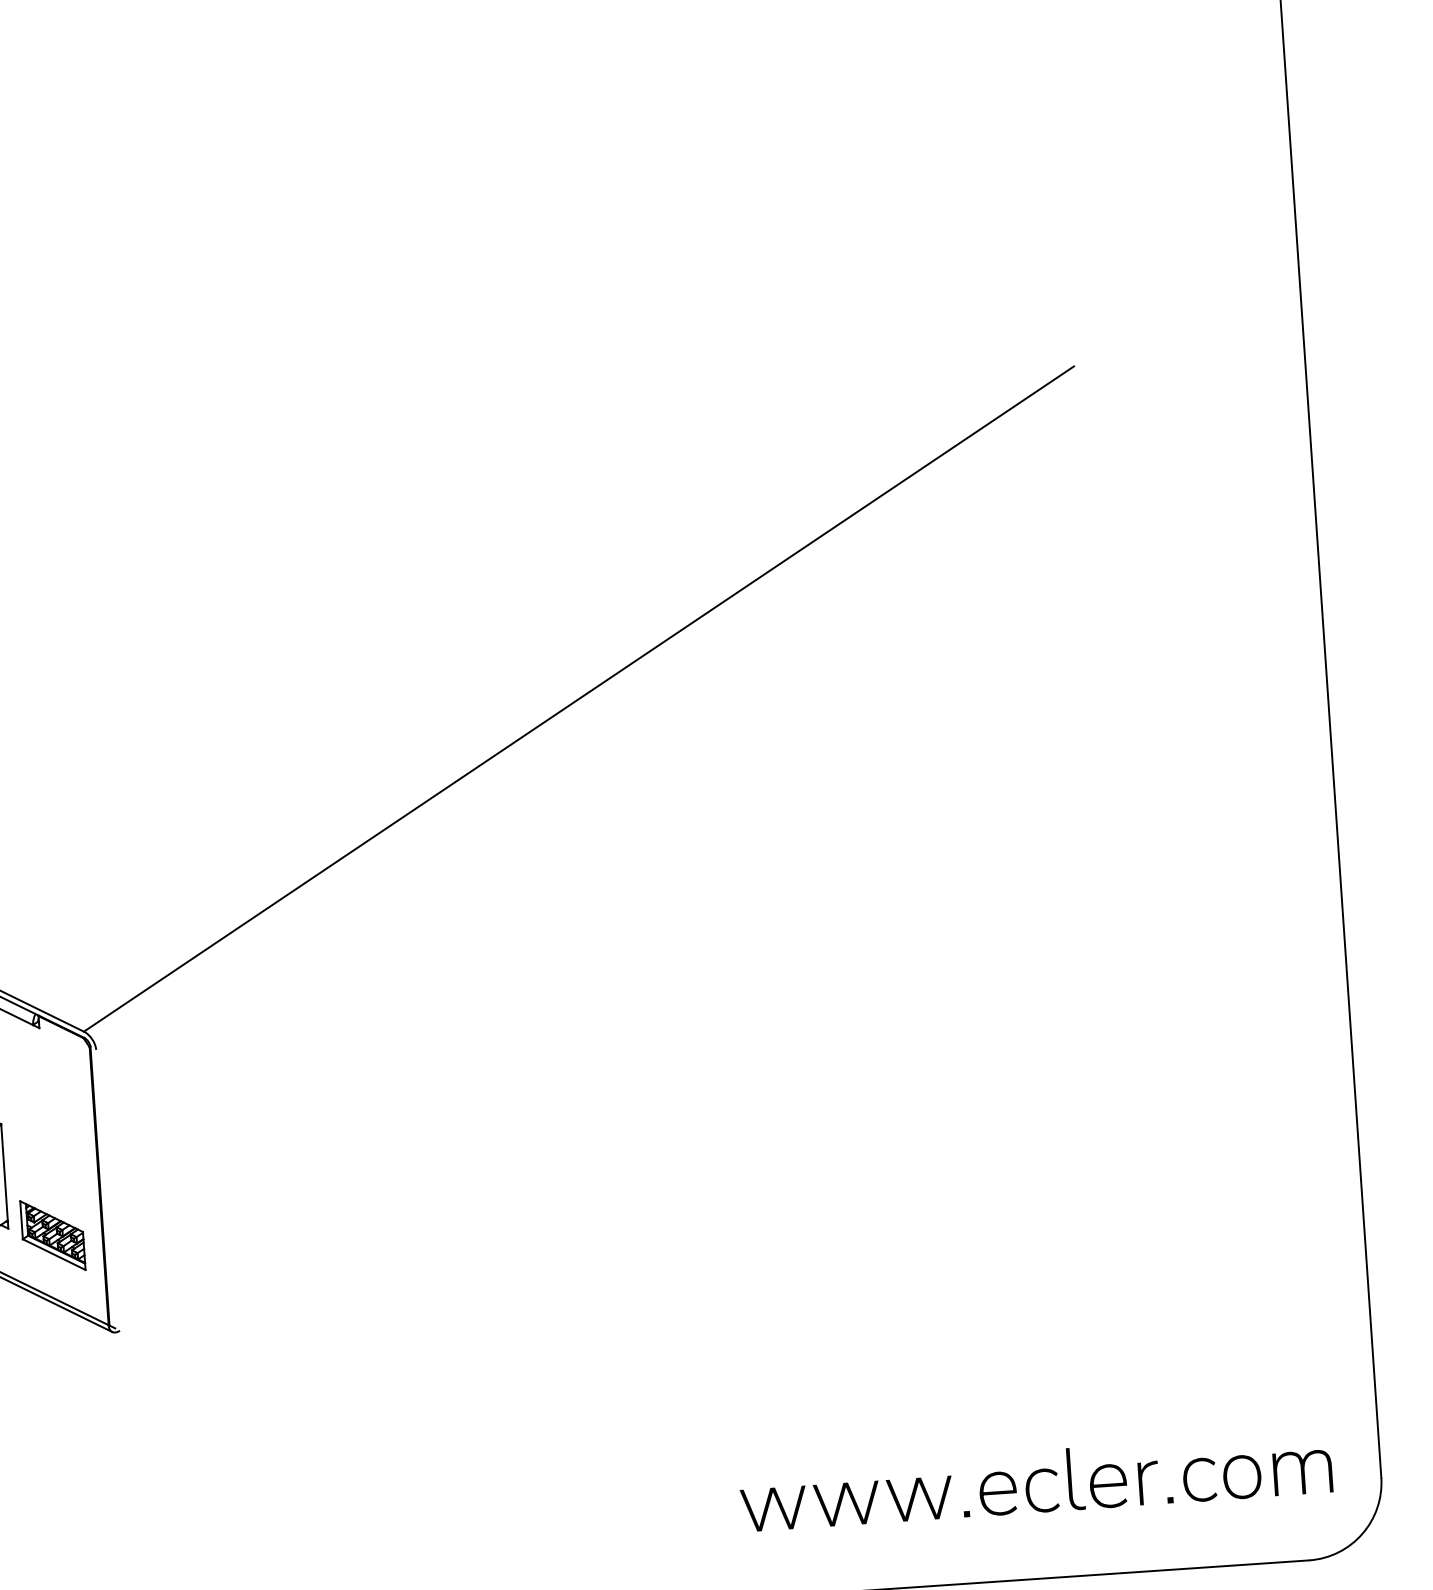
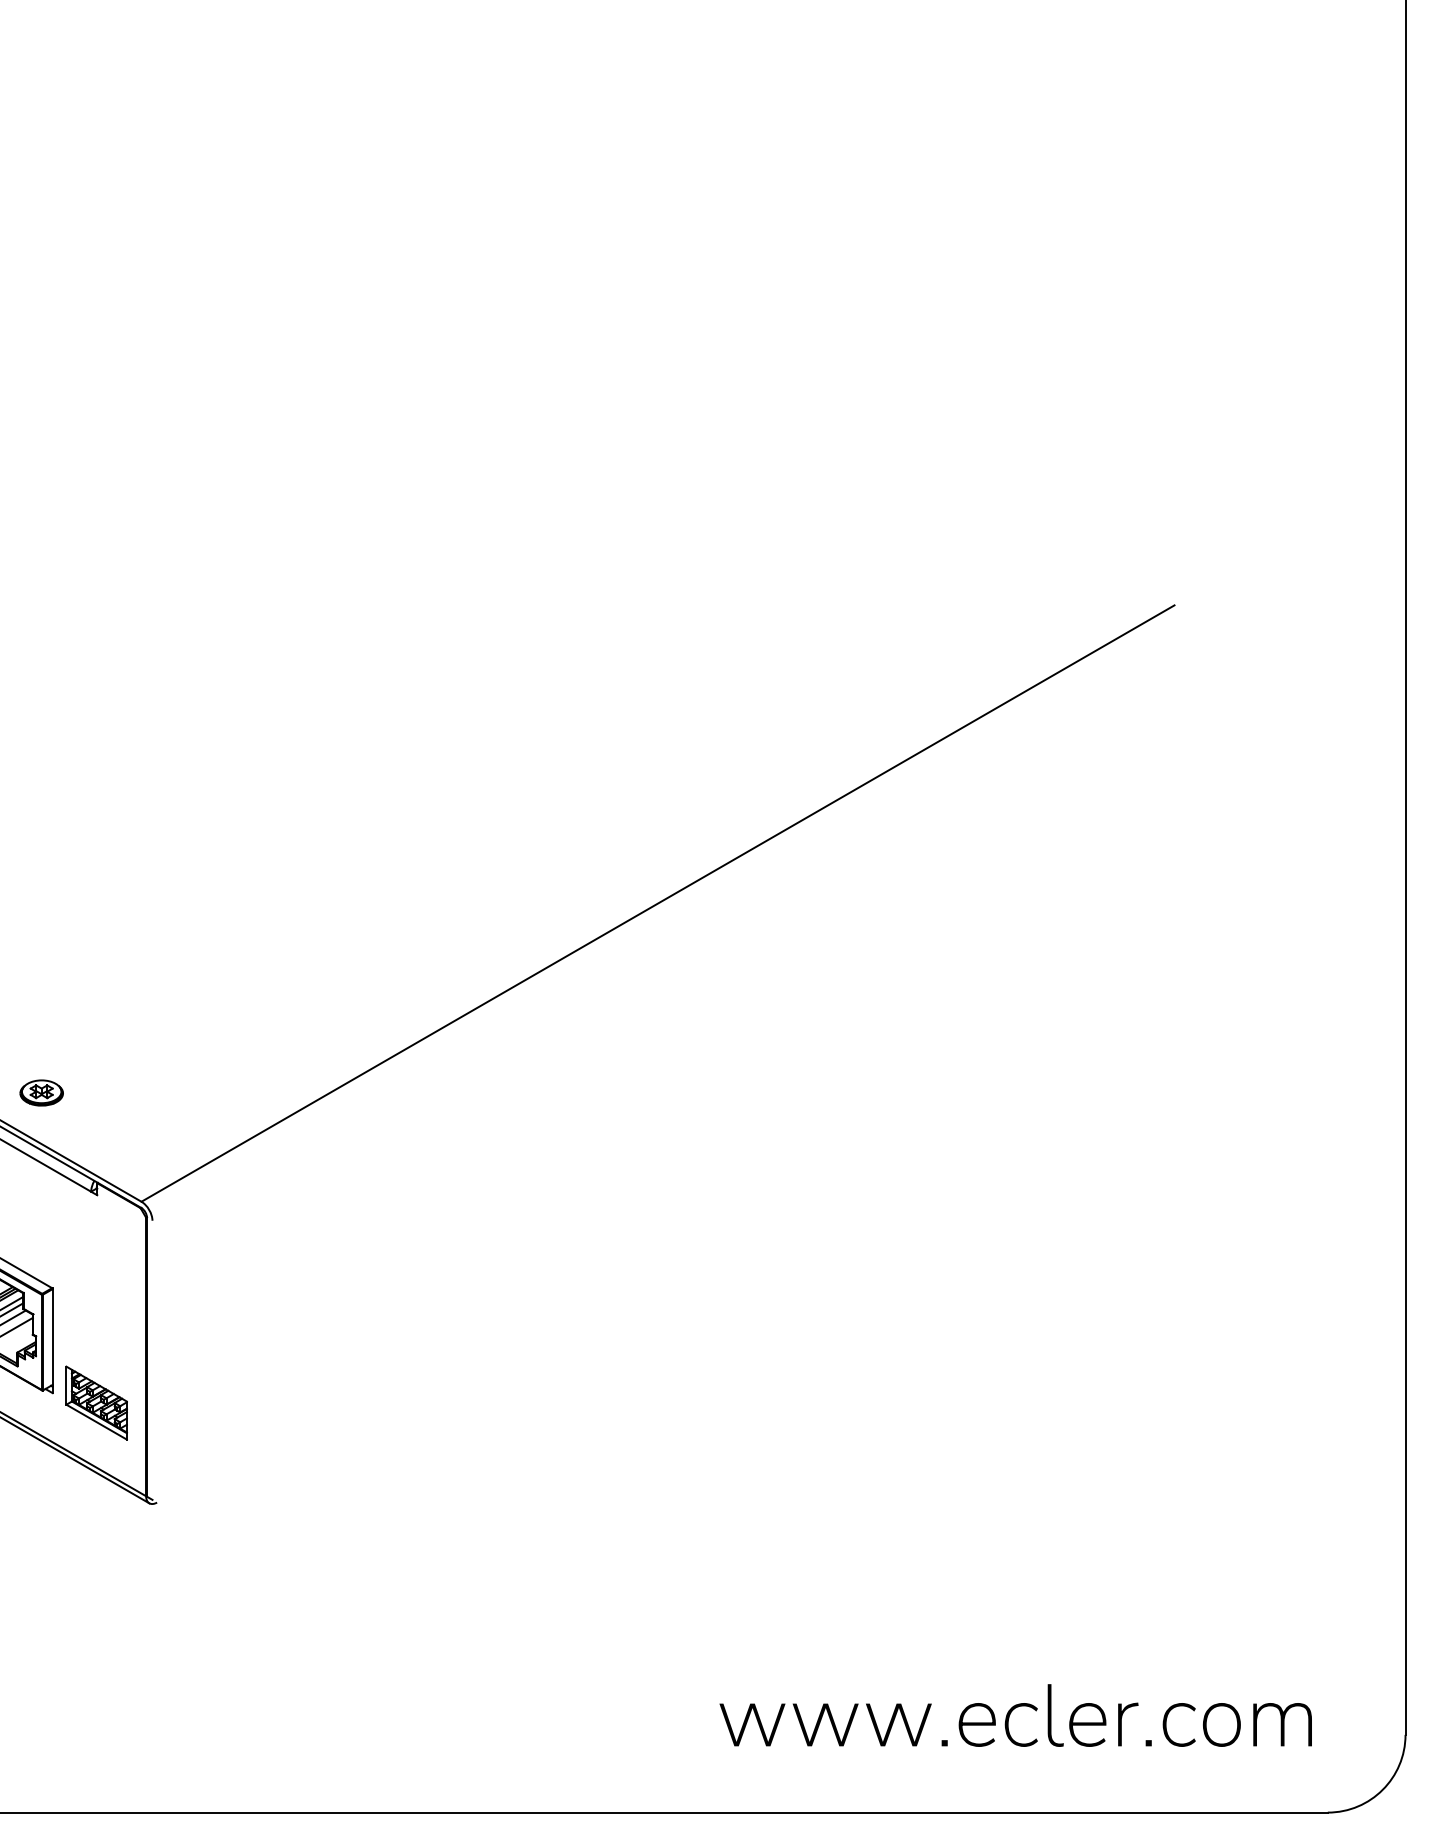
text: (1035, 1481) -> (1015, 1715), moved

